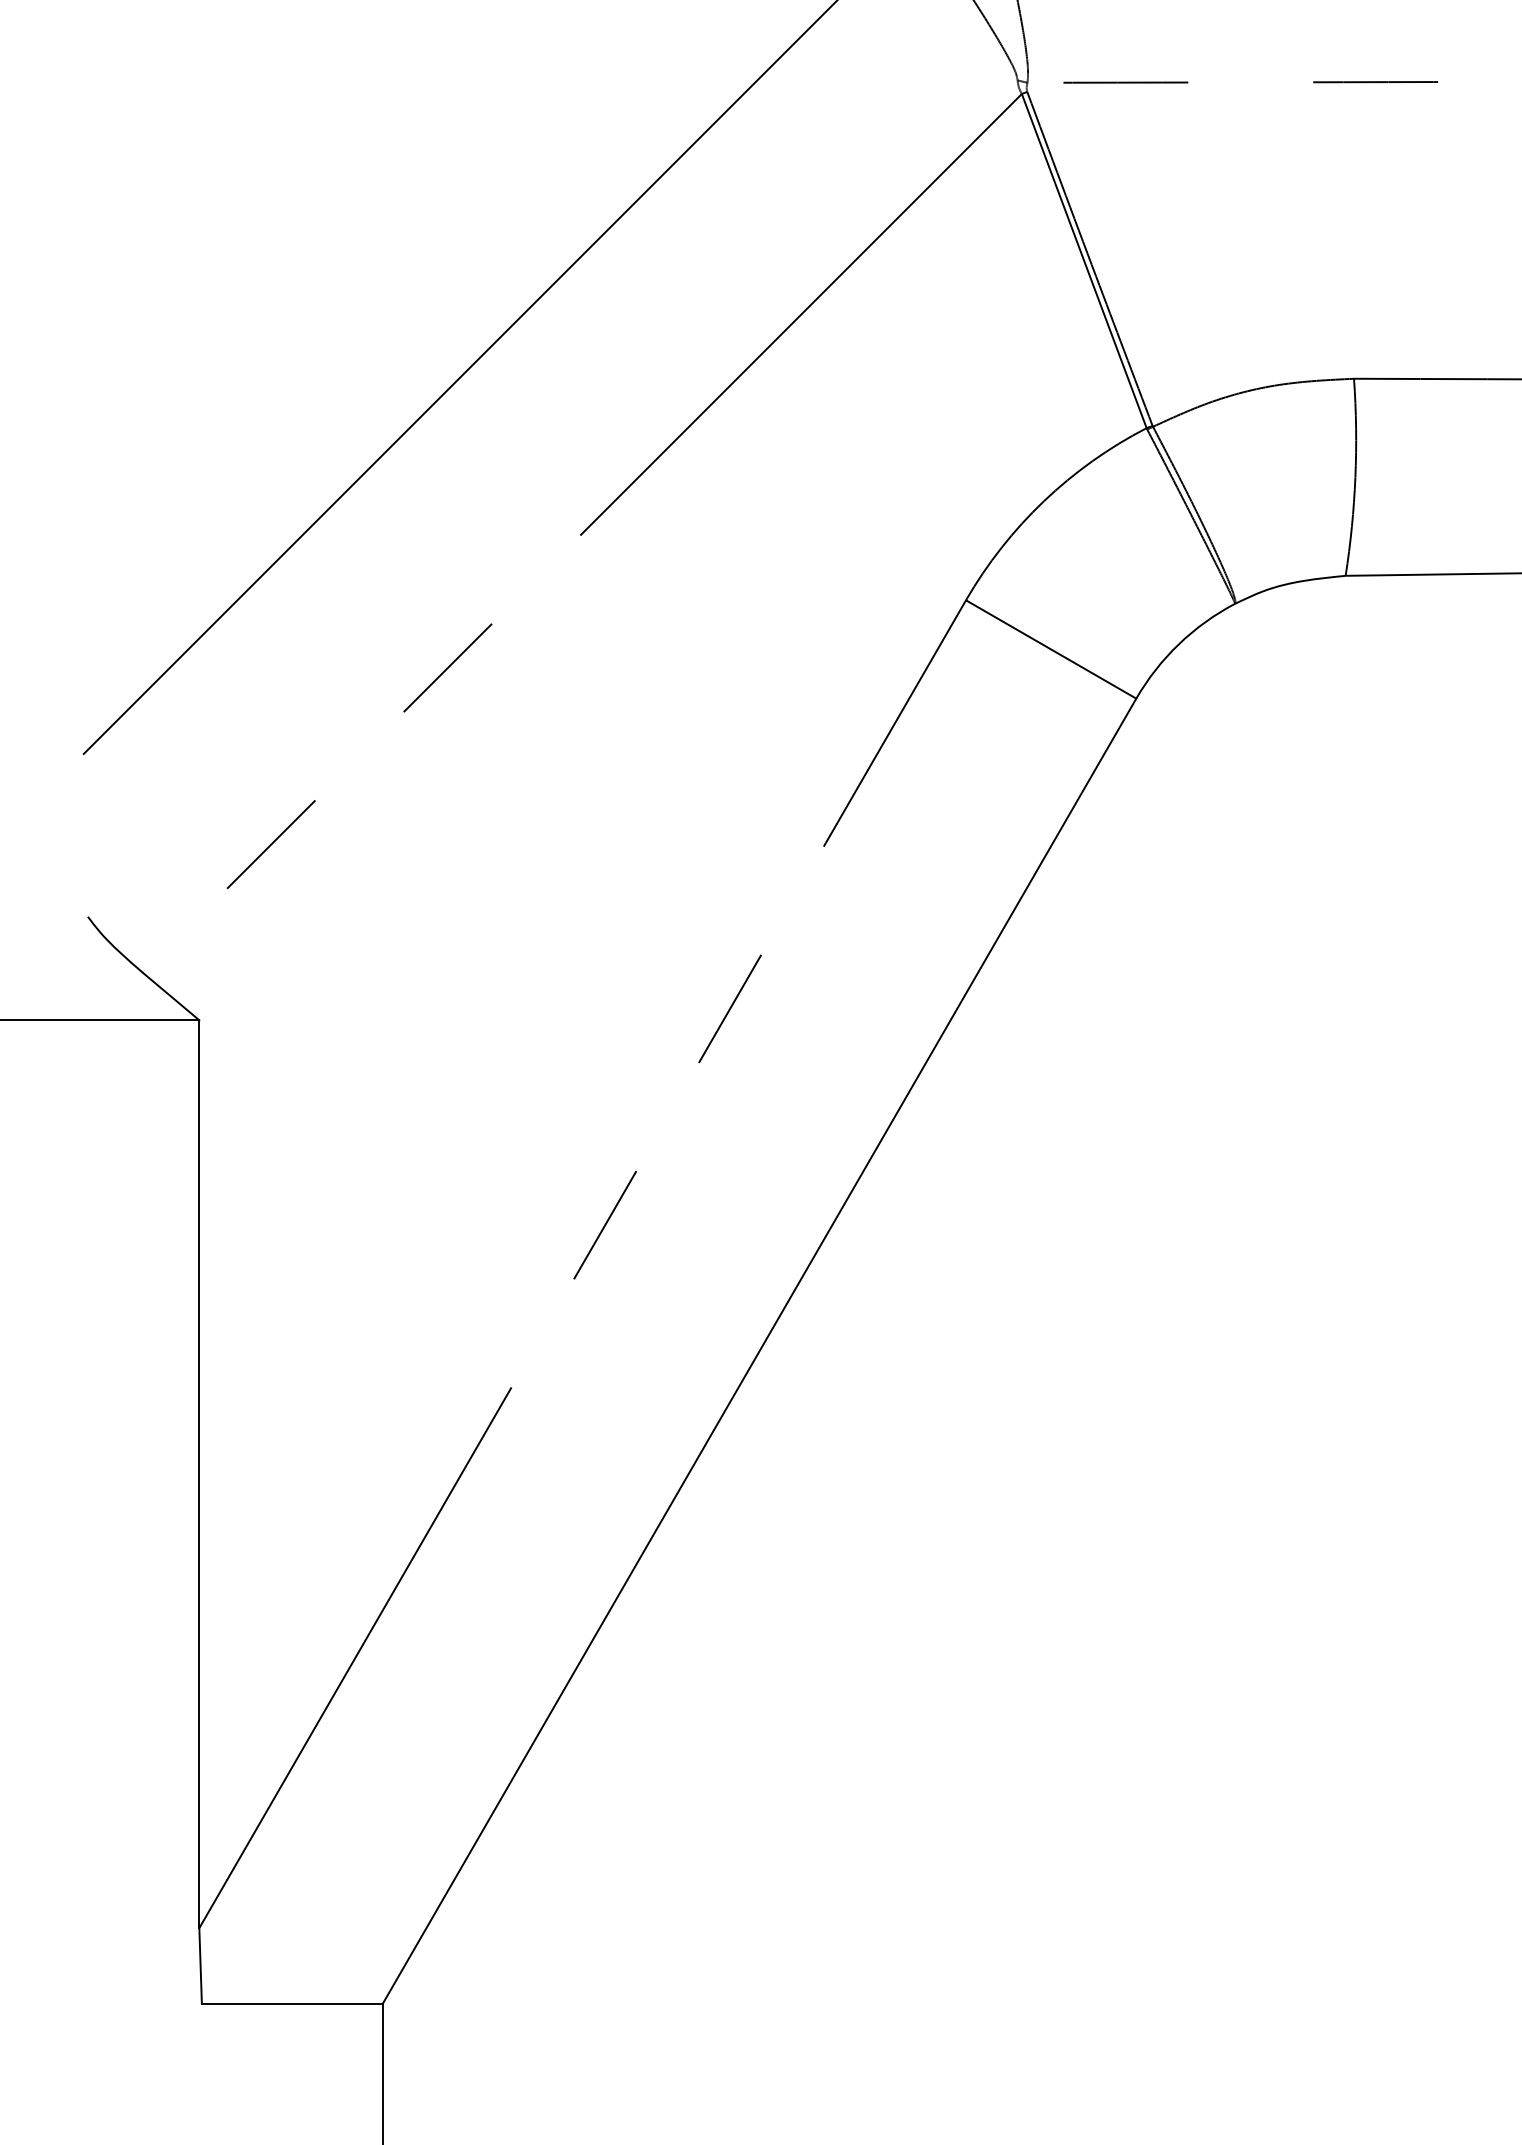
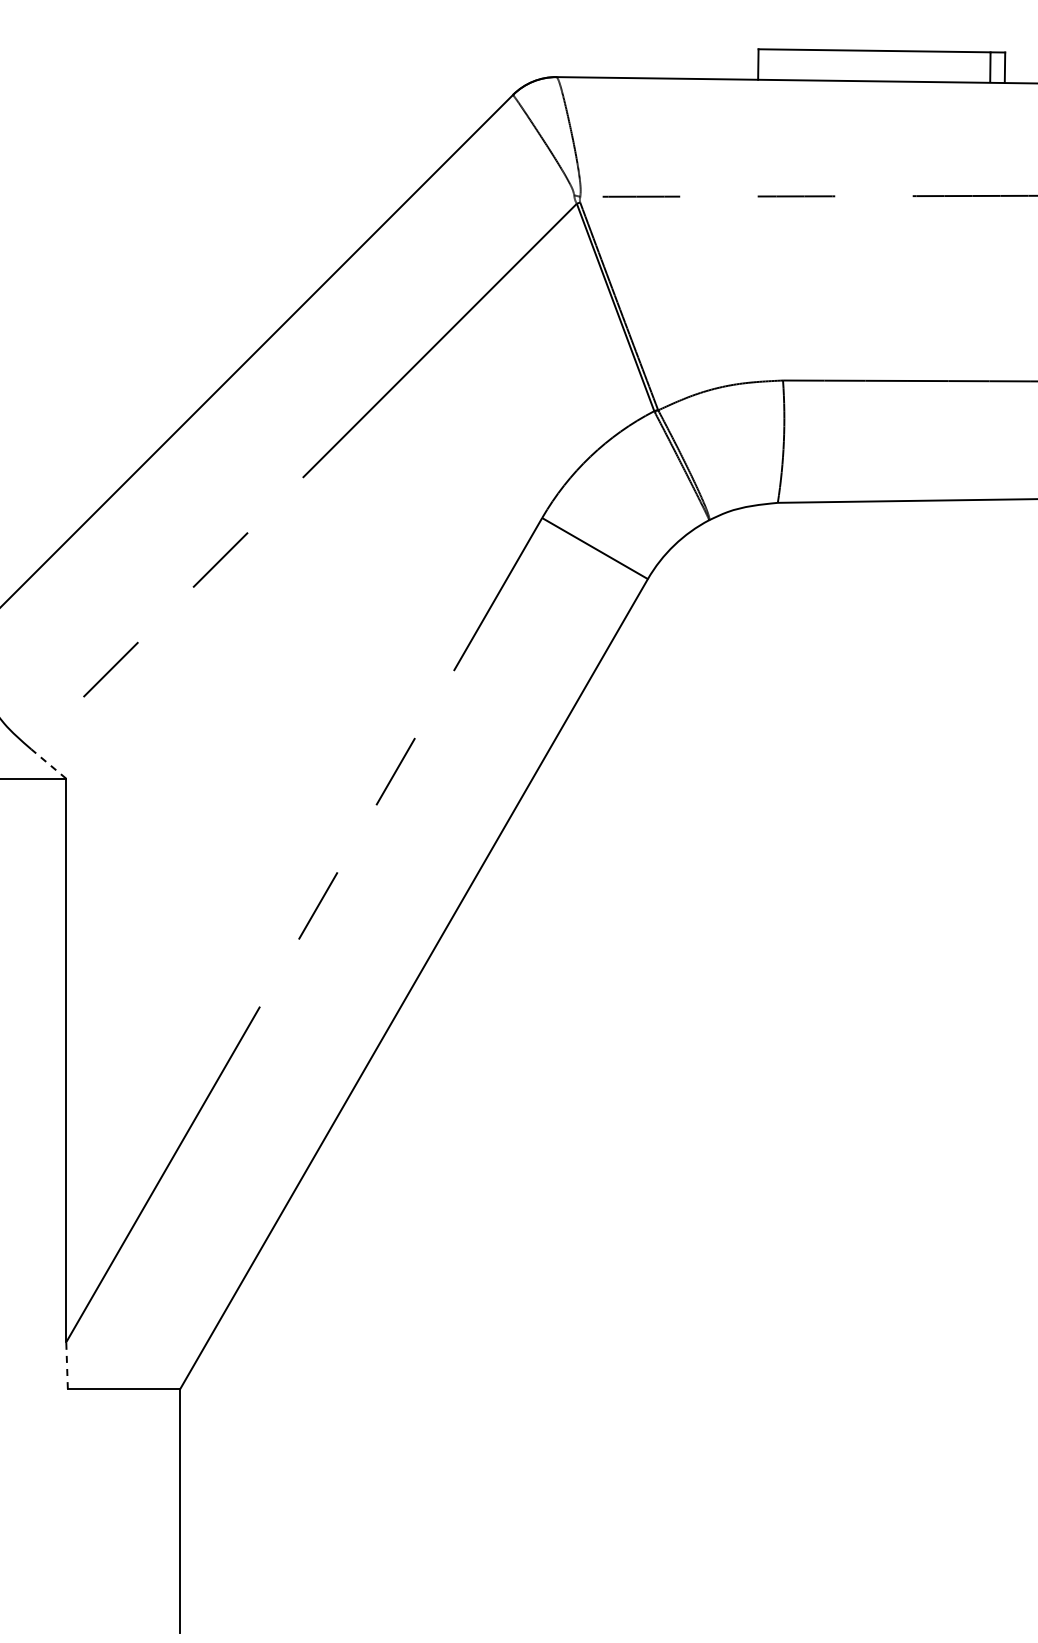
line: (170, 997) -> (48, 764), solid -> dashed
line: (201, 1965) -> (67, 1365), solid -> dashed

